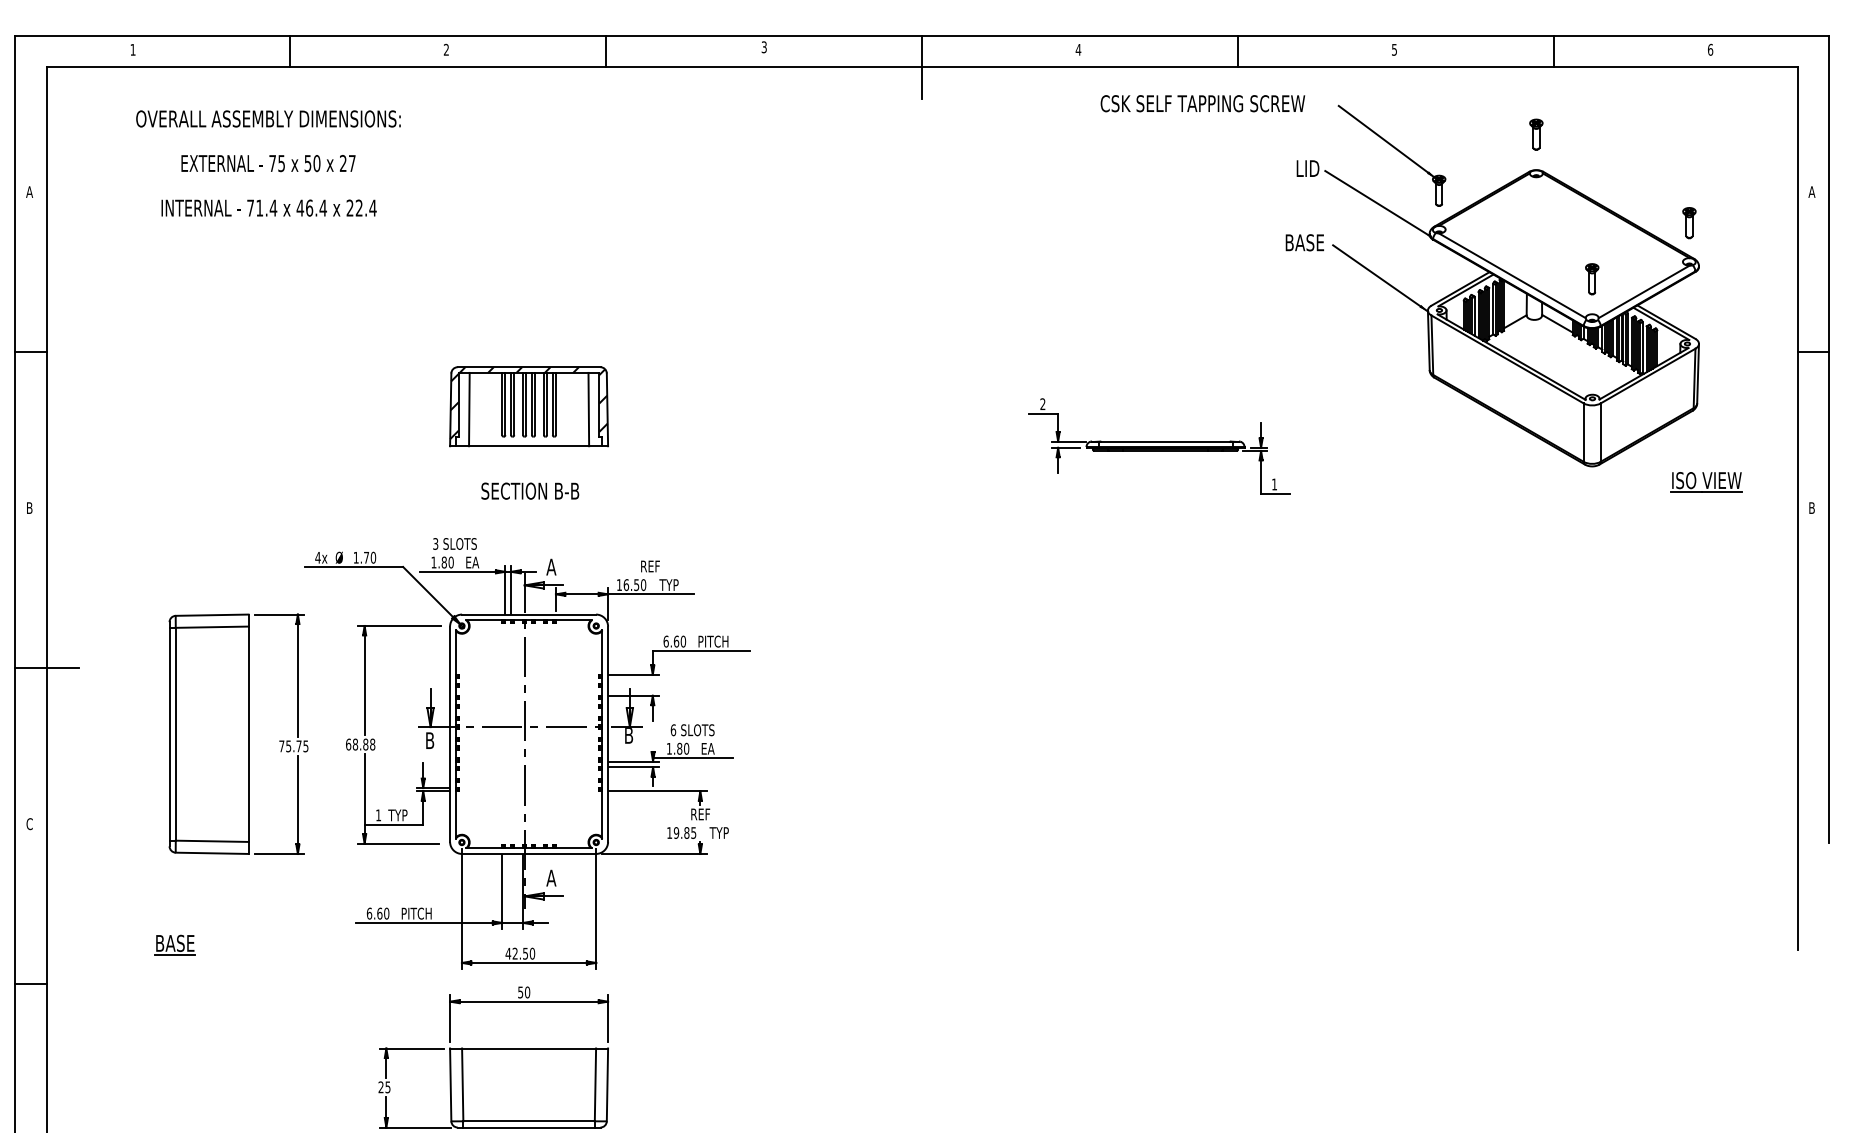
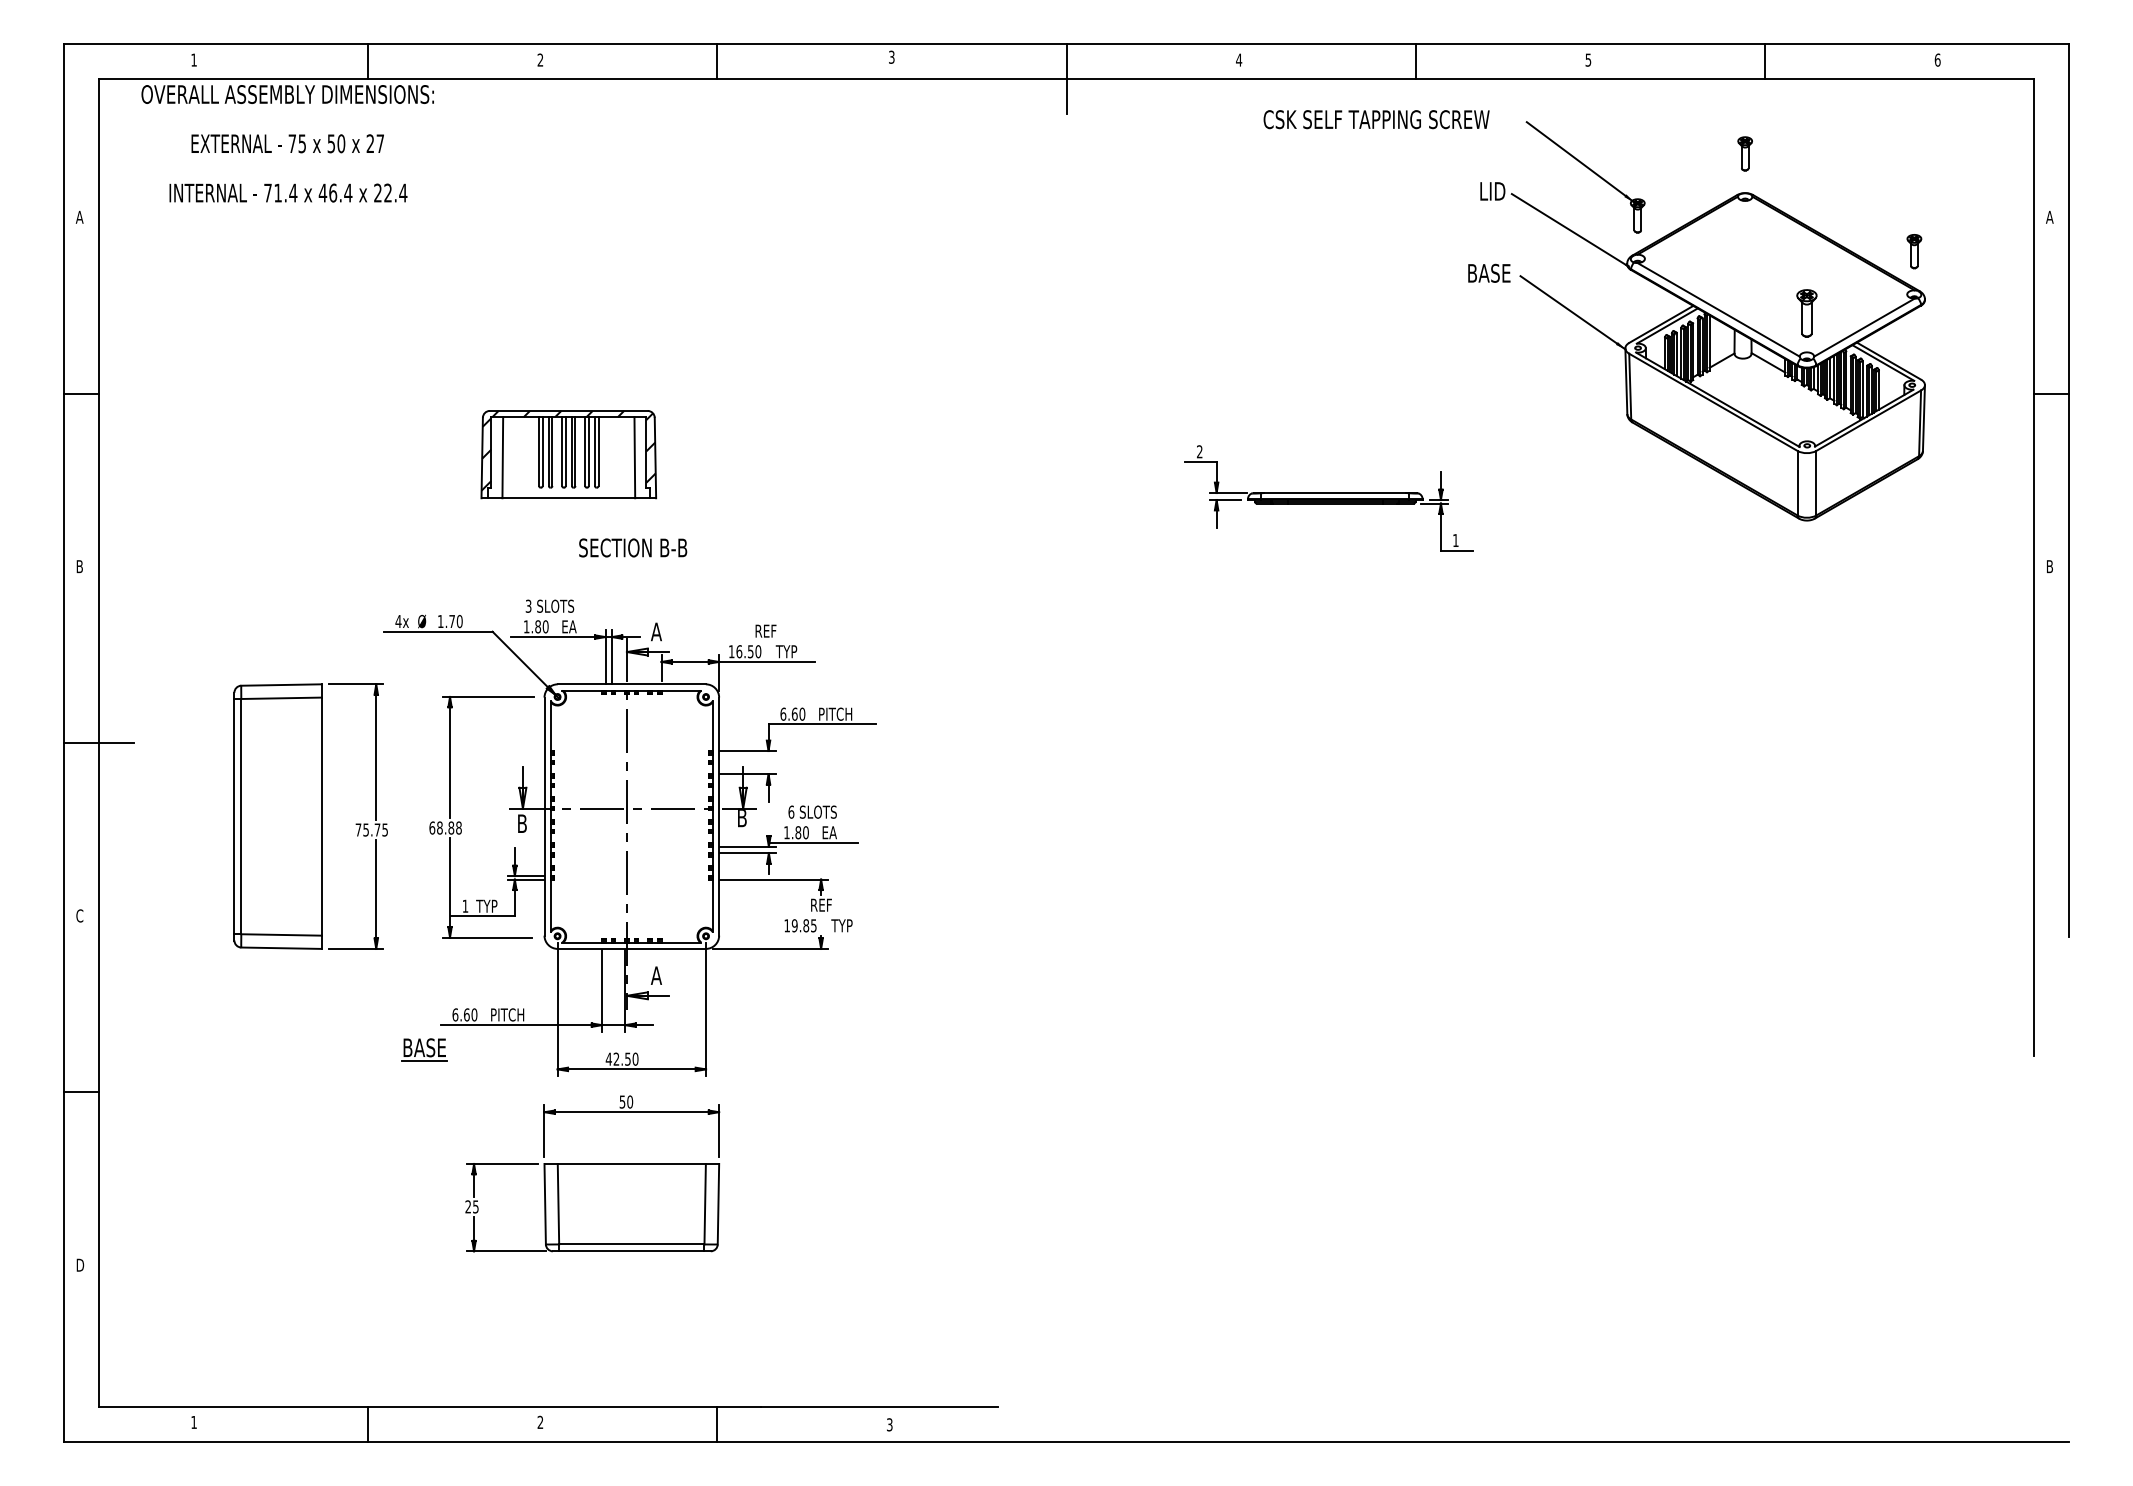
text: (268, 163) -> (287, 143), moved
part: (1591, 279) -> (1806, 313), size x1.4
part: (528, 406) -> (568, 454), moved
part: (1706, 481) -> (1933, 537), removed
part: (175, 944) -> (424, 1049), moved

